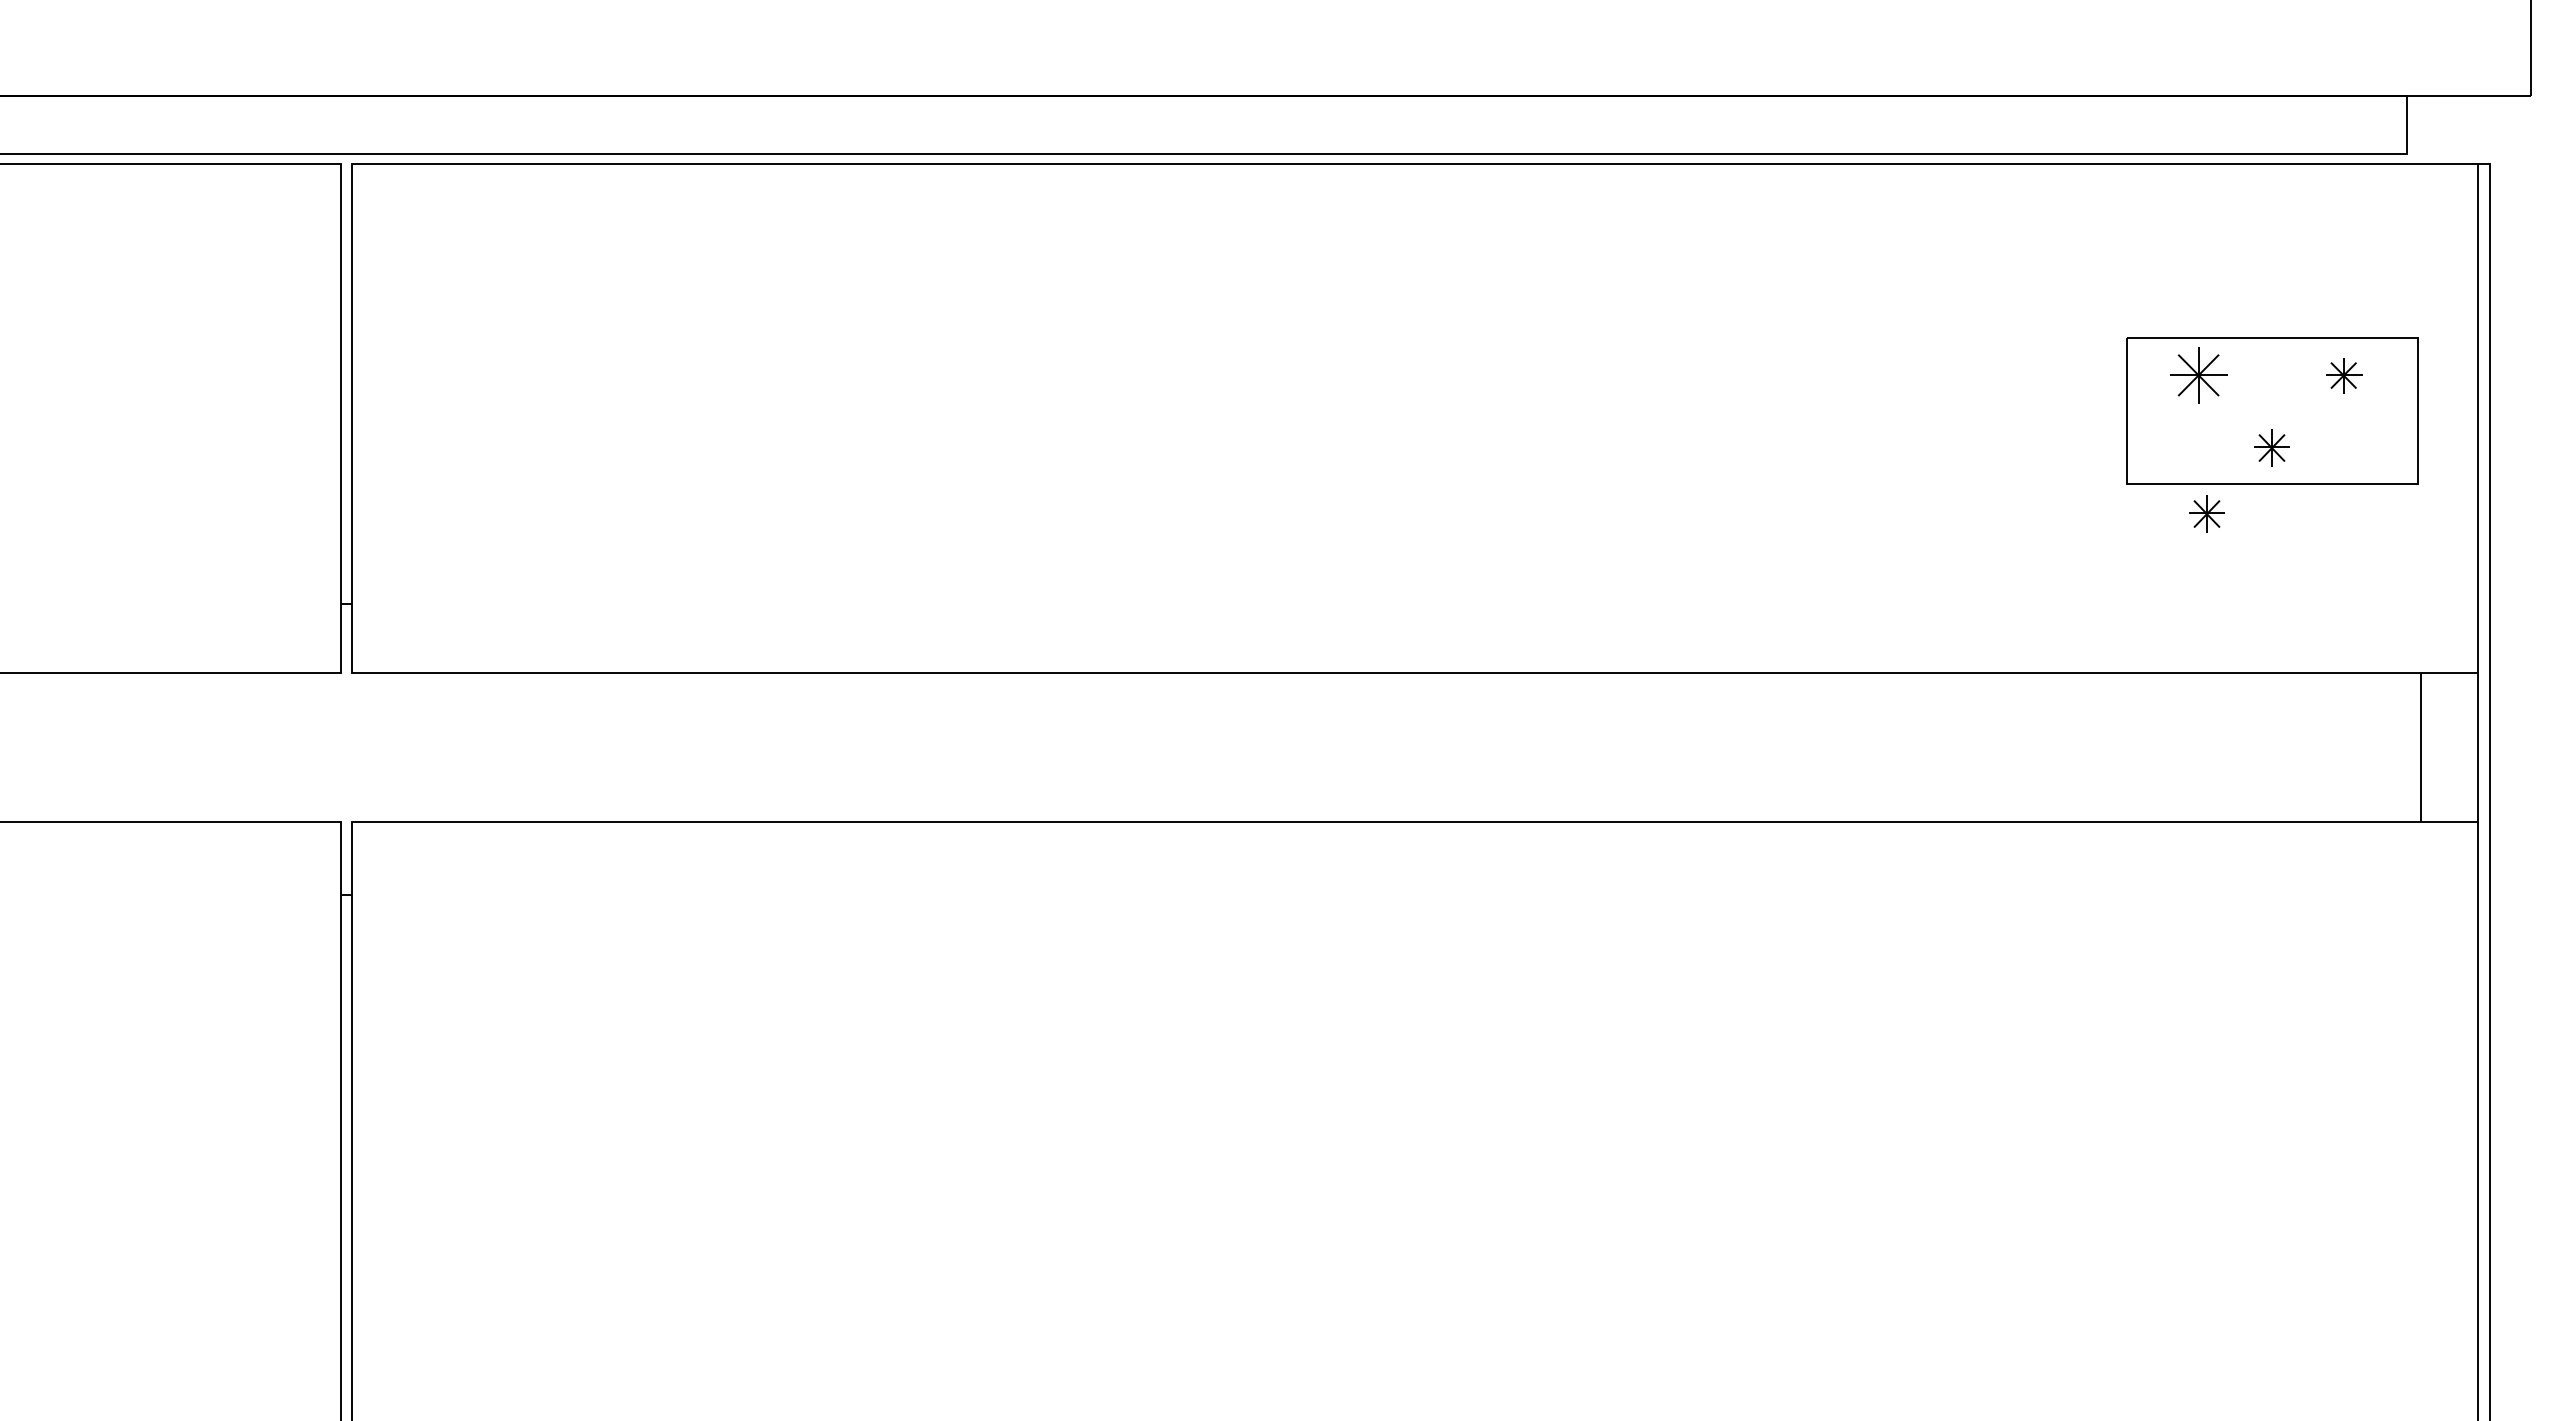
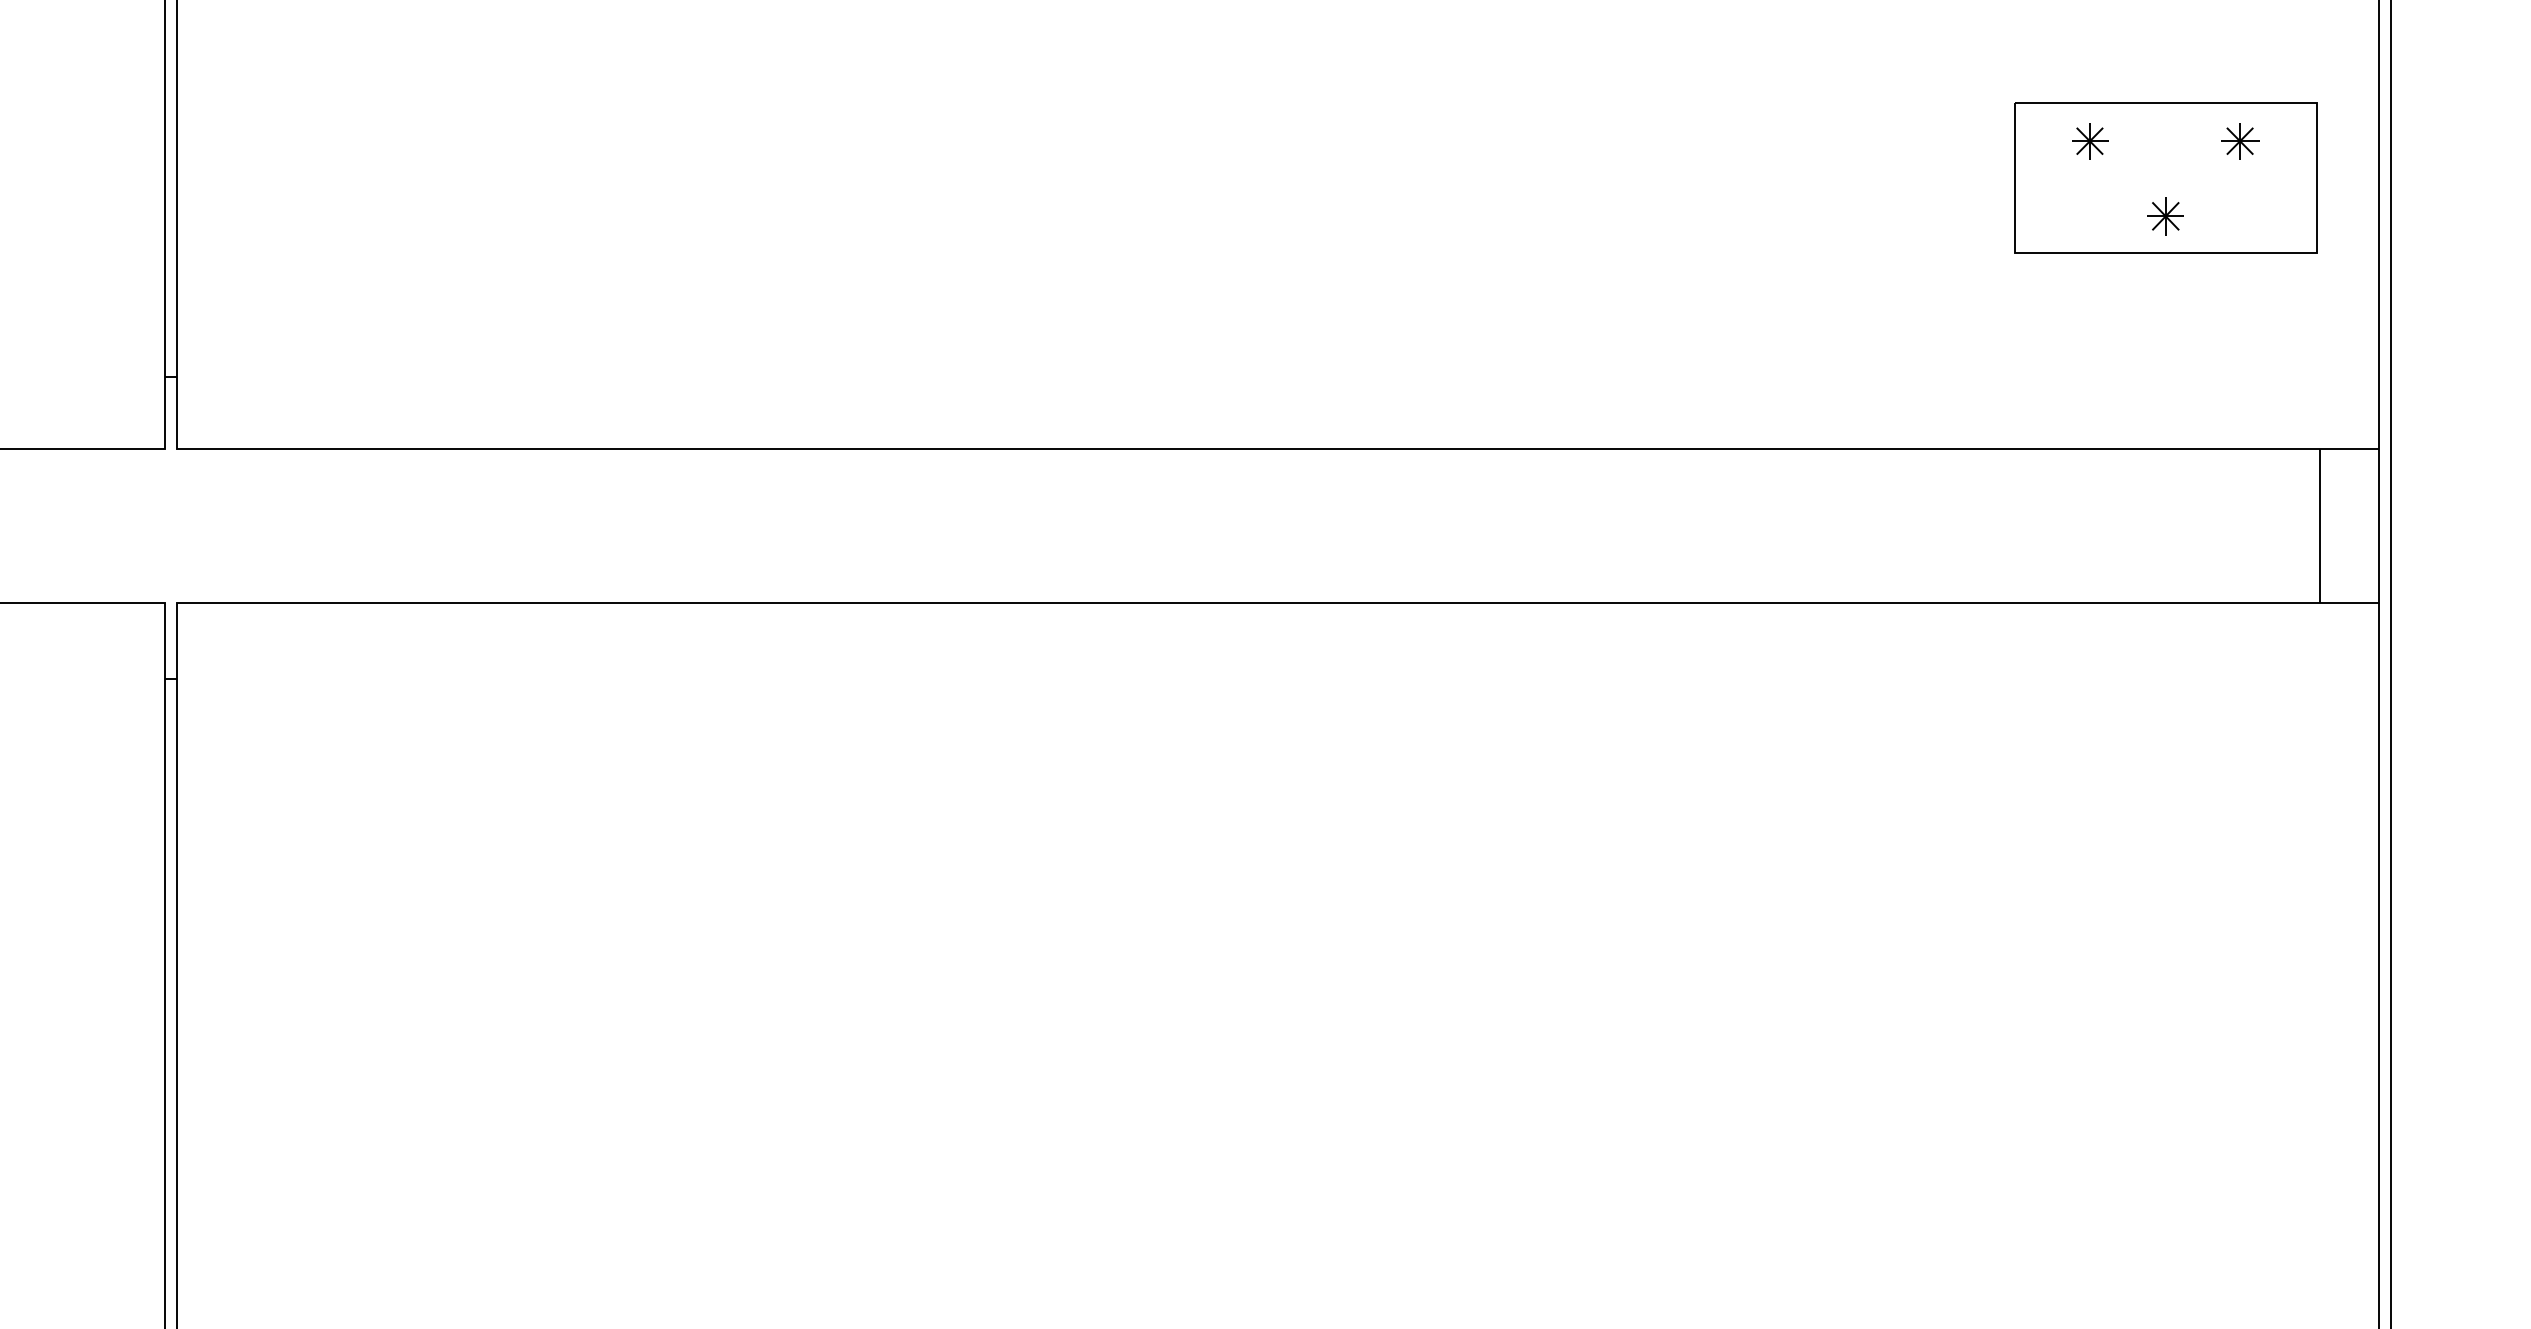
part: (2198, 375) -> (2089, 141), size x0.62
part: (2206, 513) -> (2097, 284), removed

